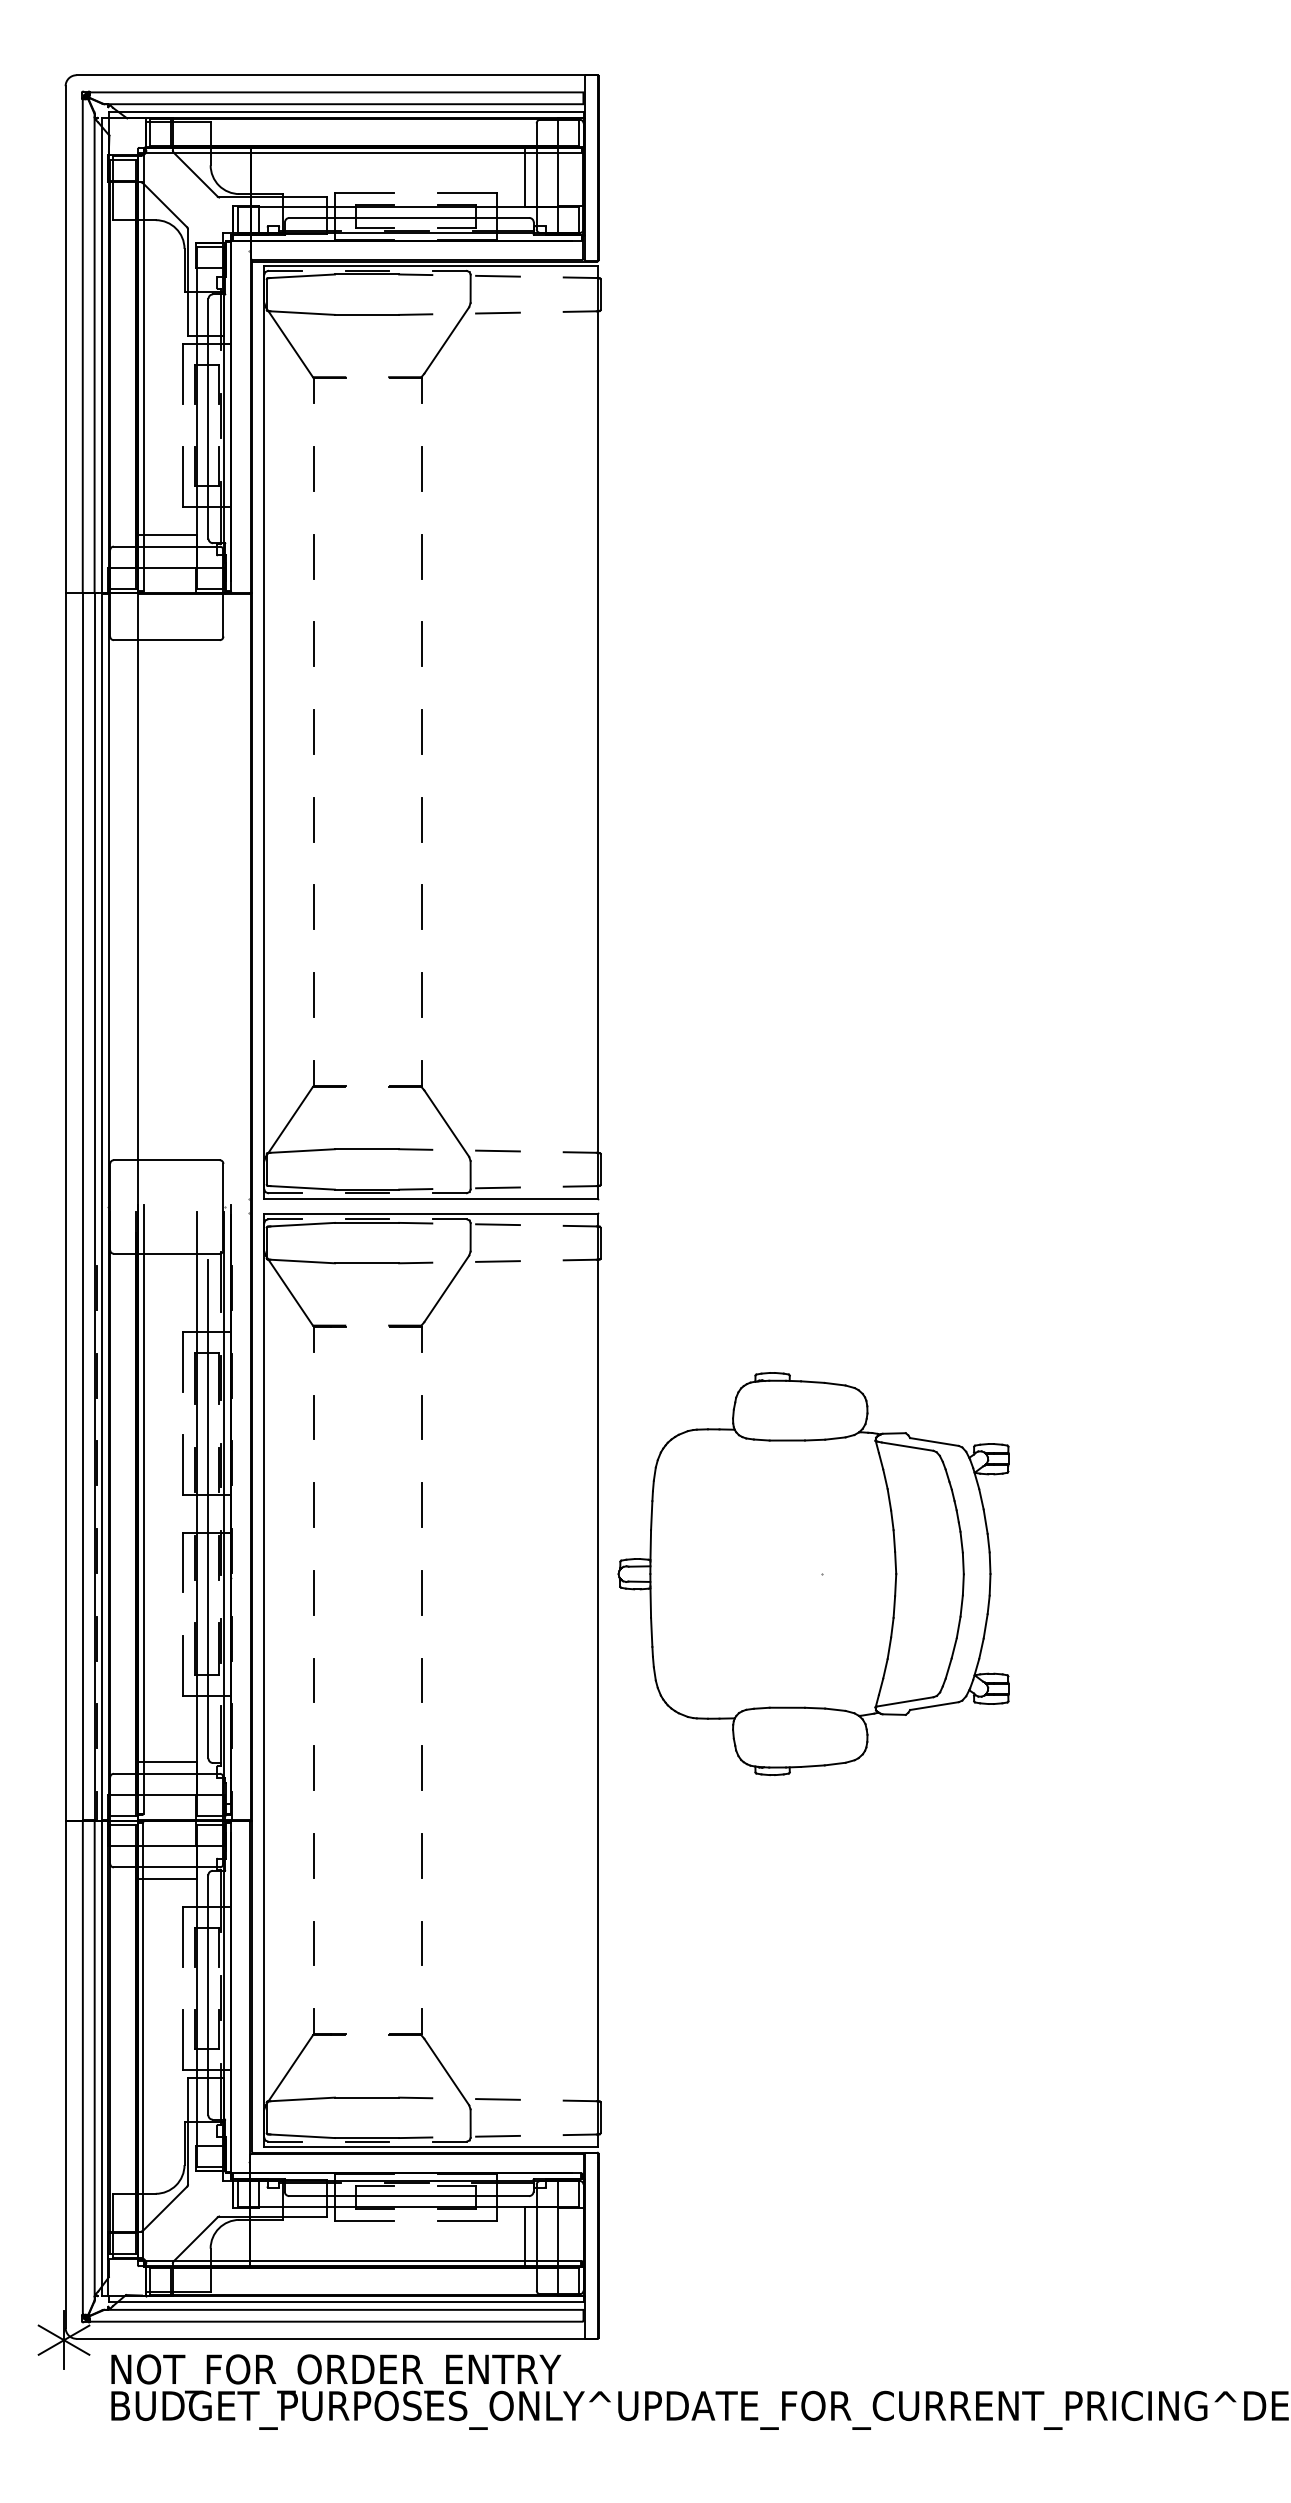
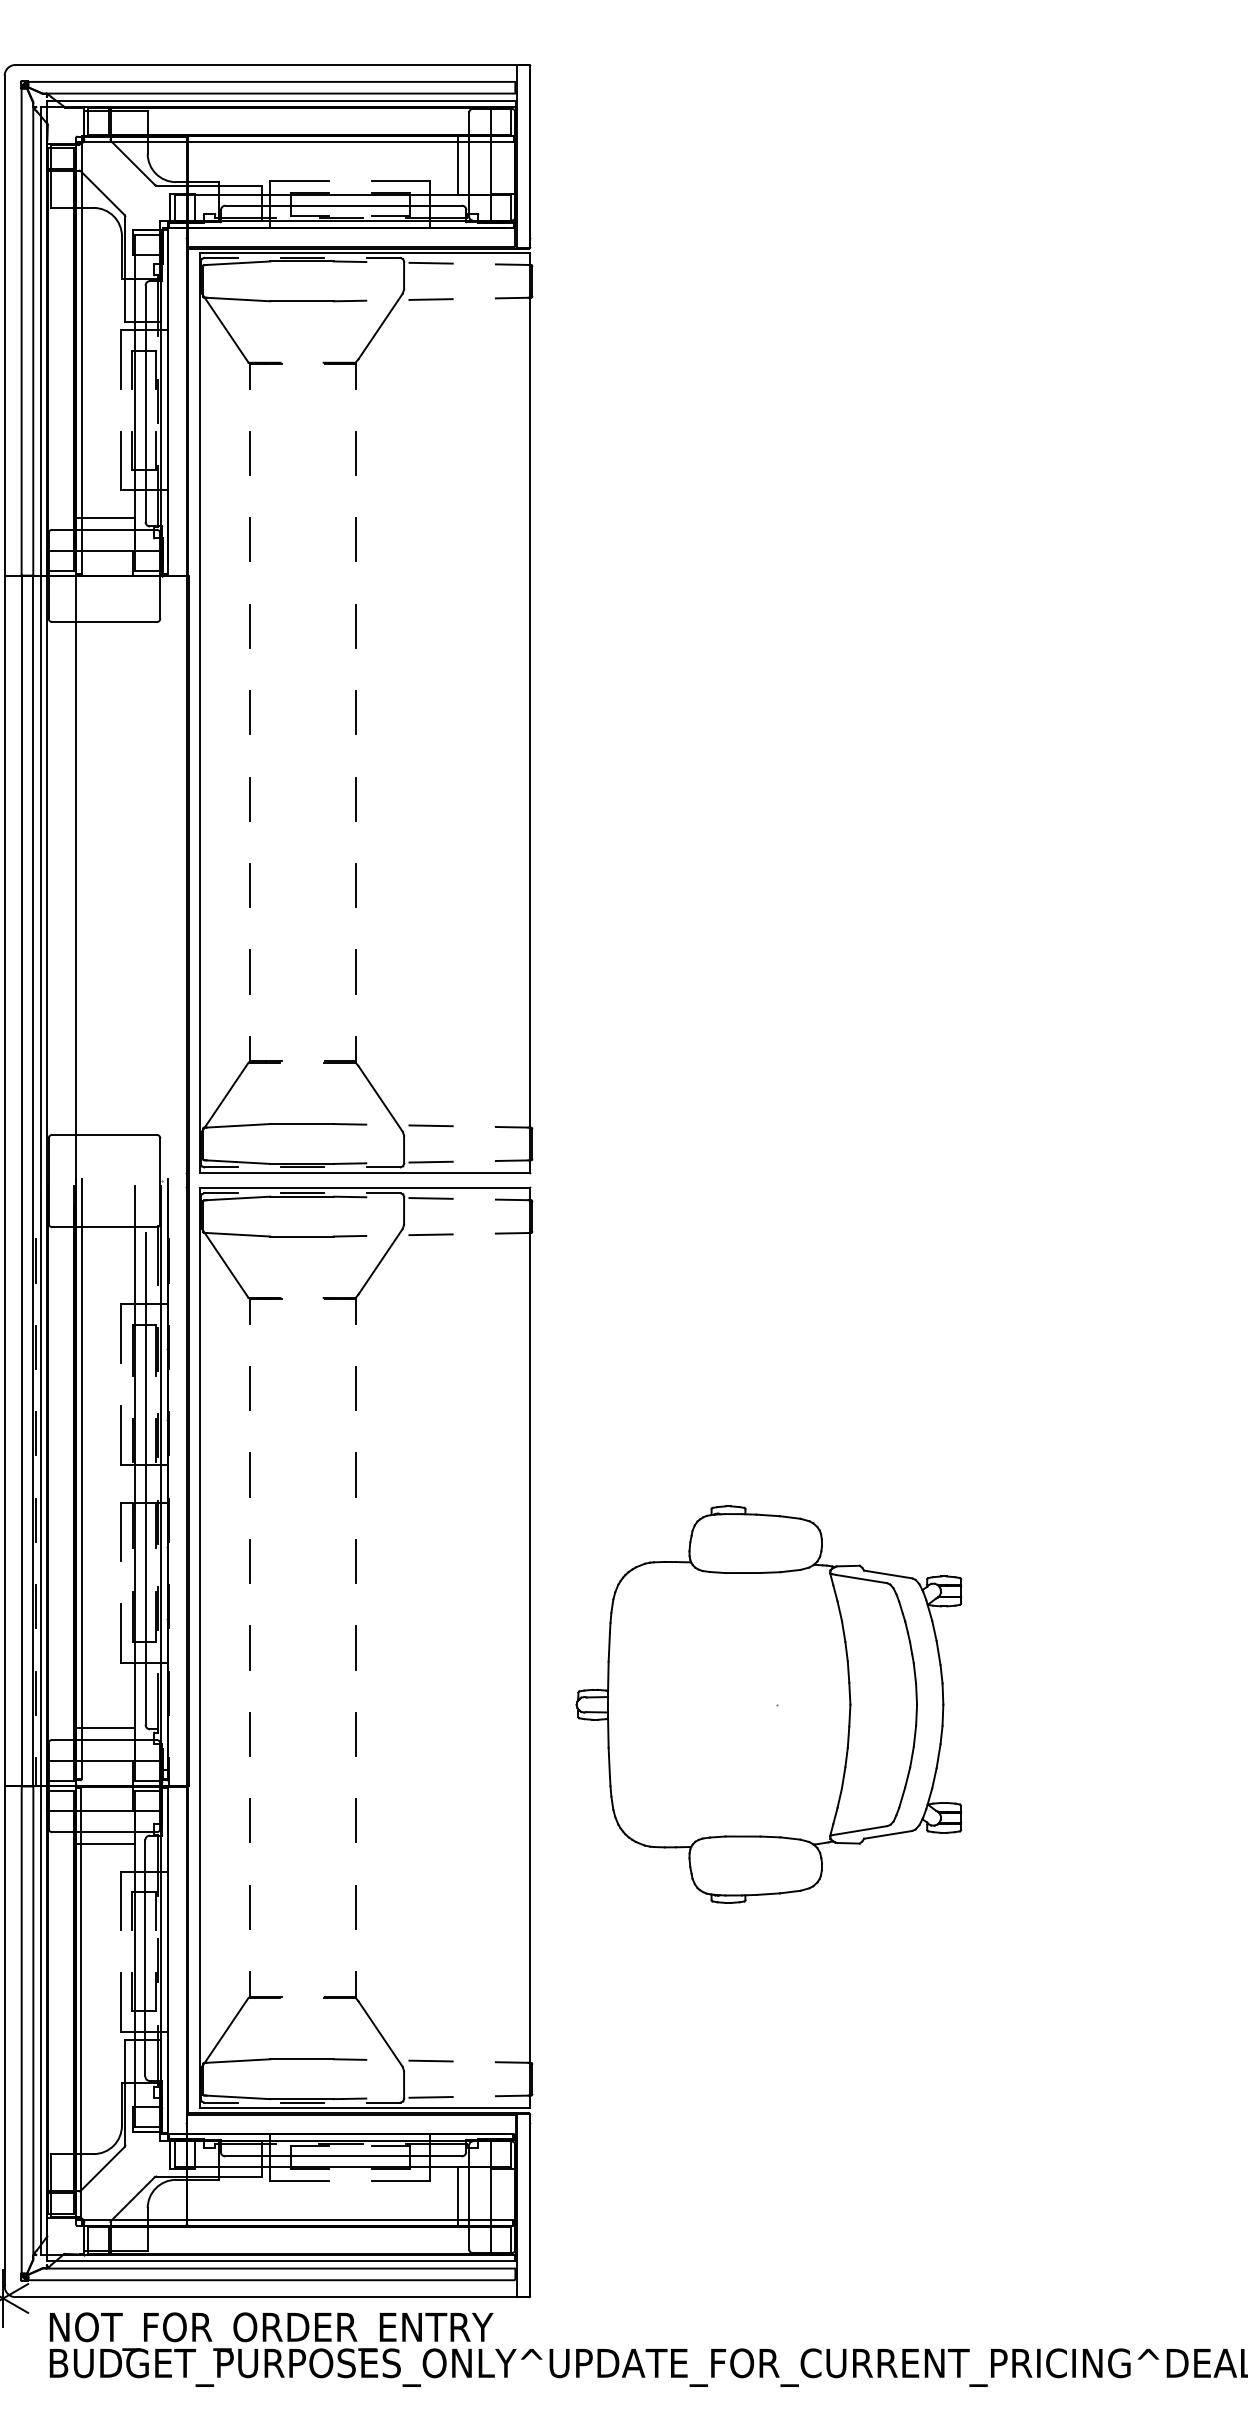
part: (813, 1573) -> (768, 1704), moved

